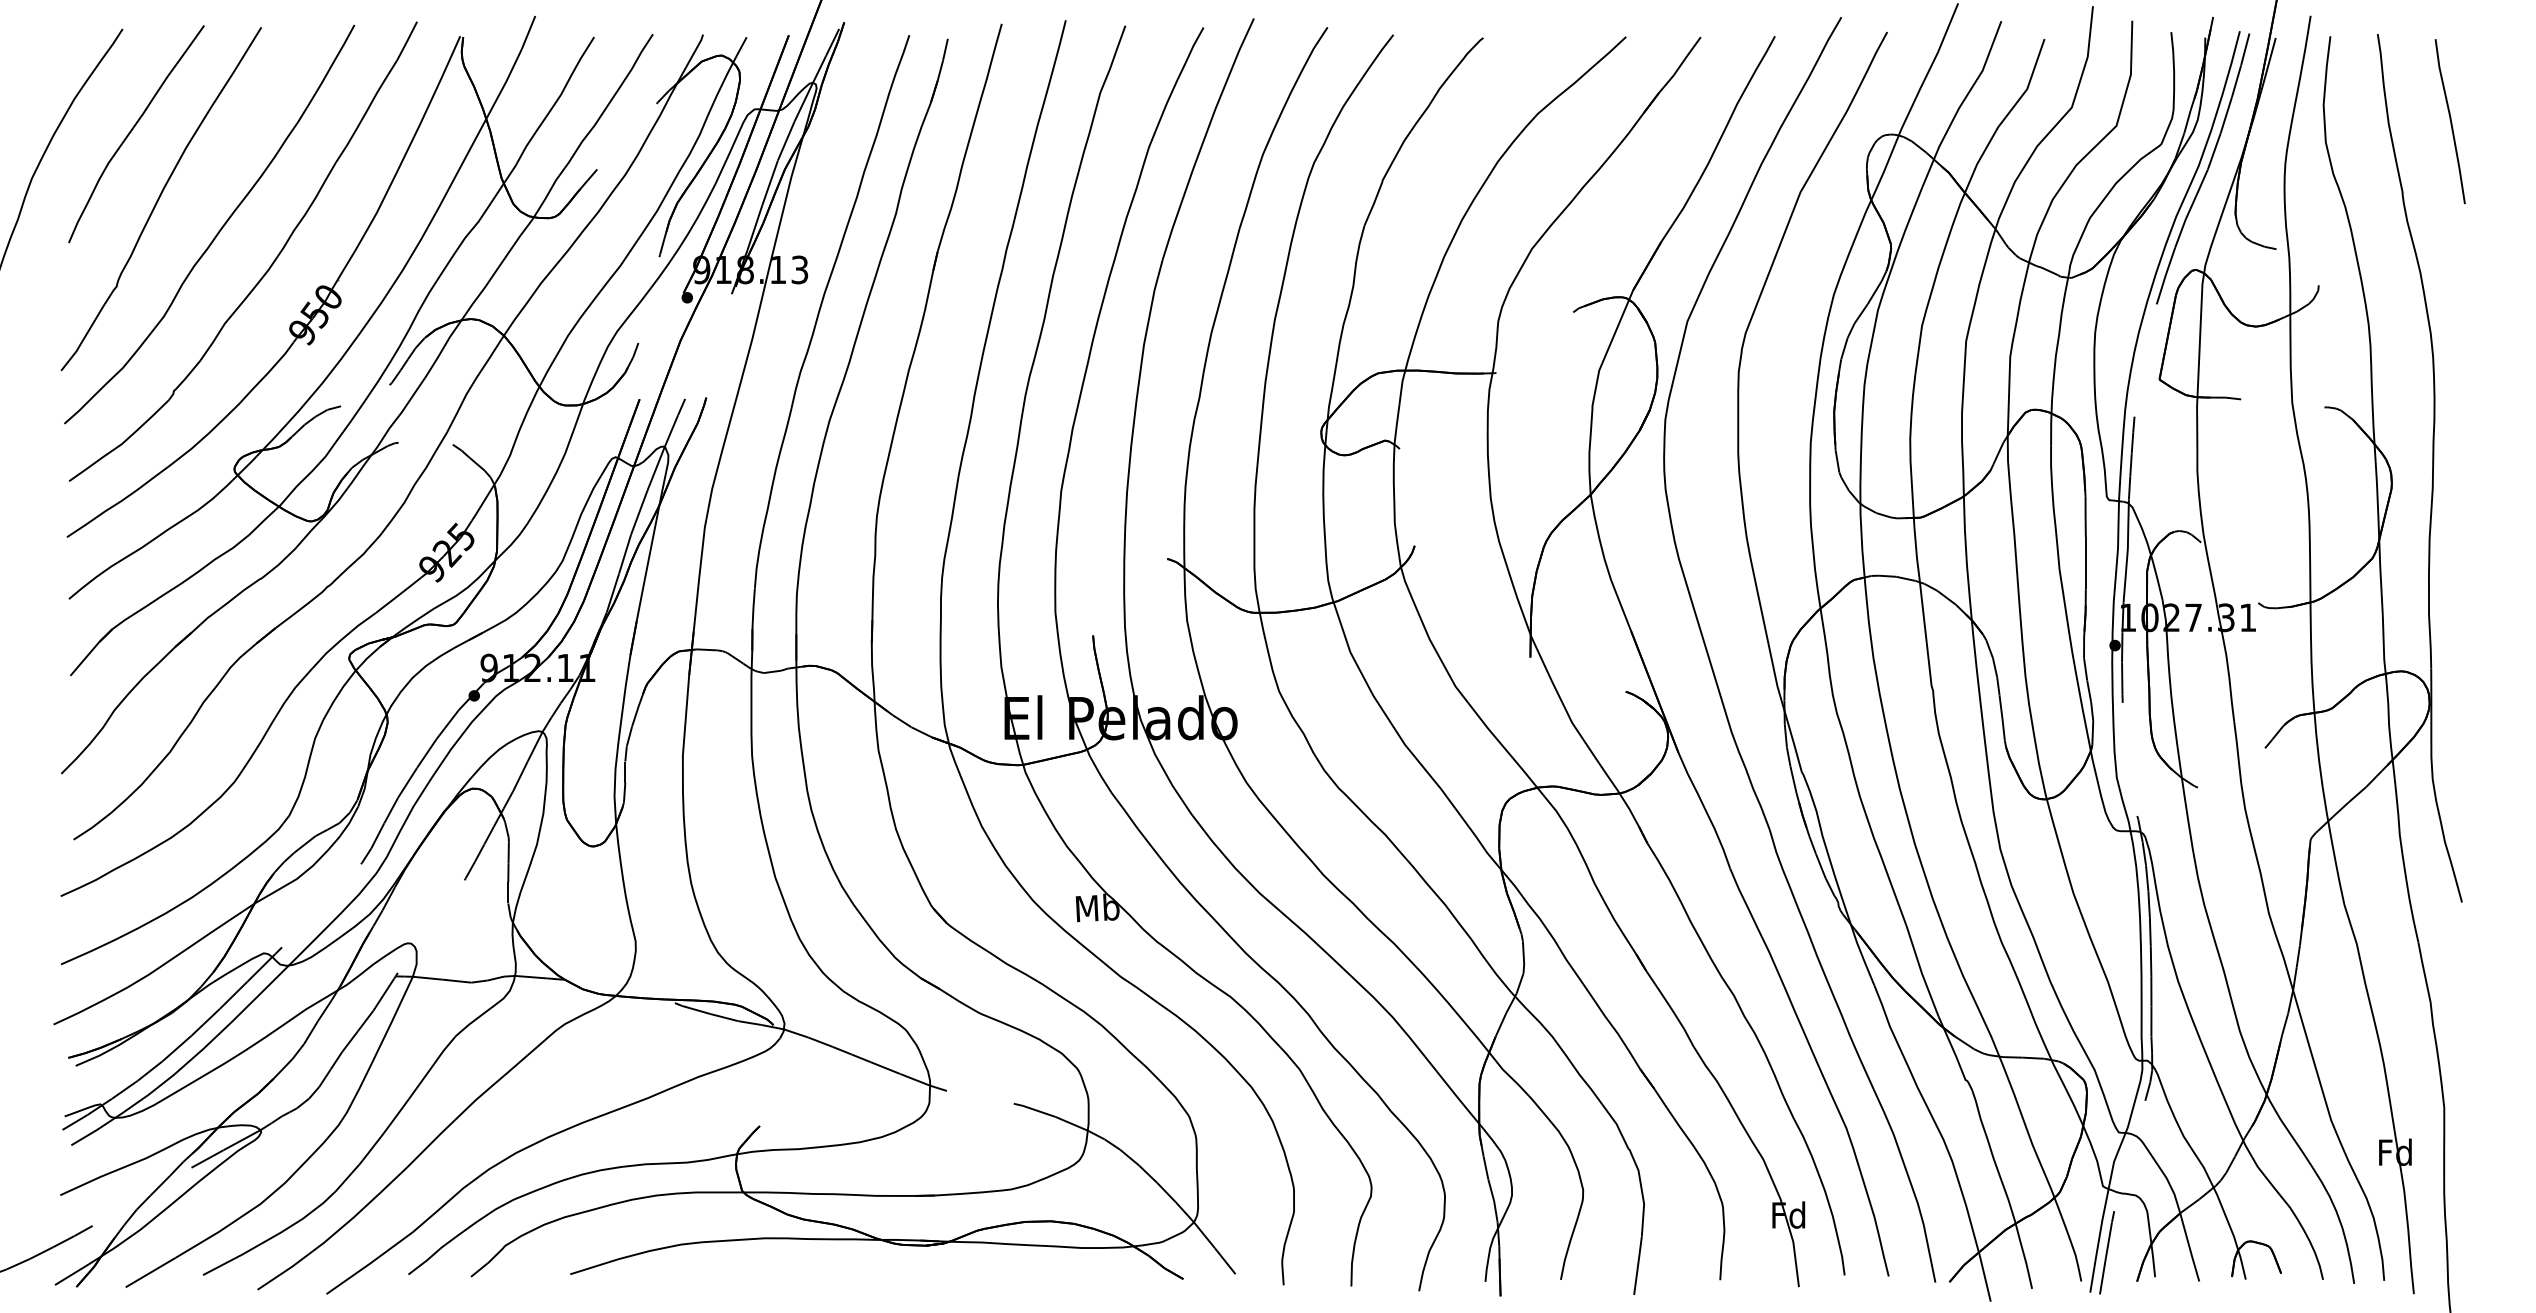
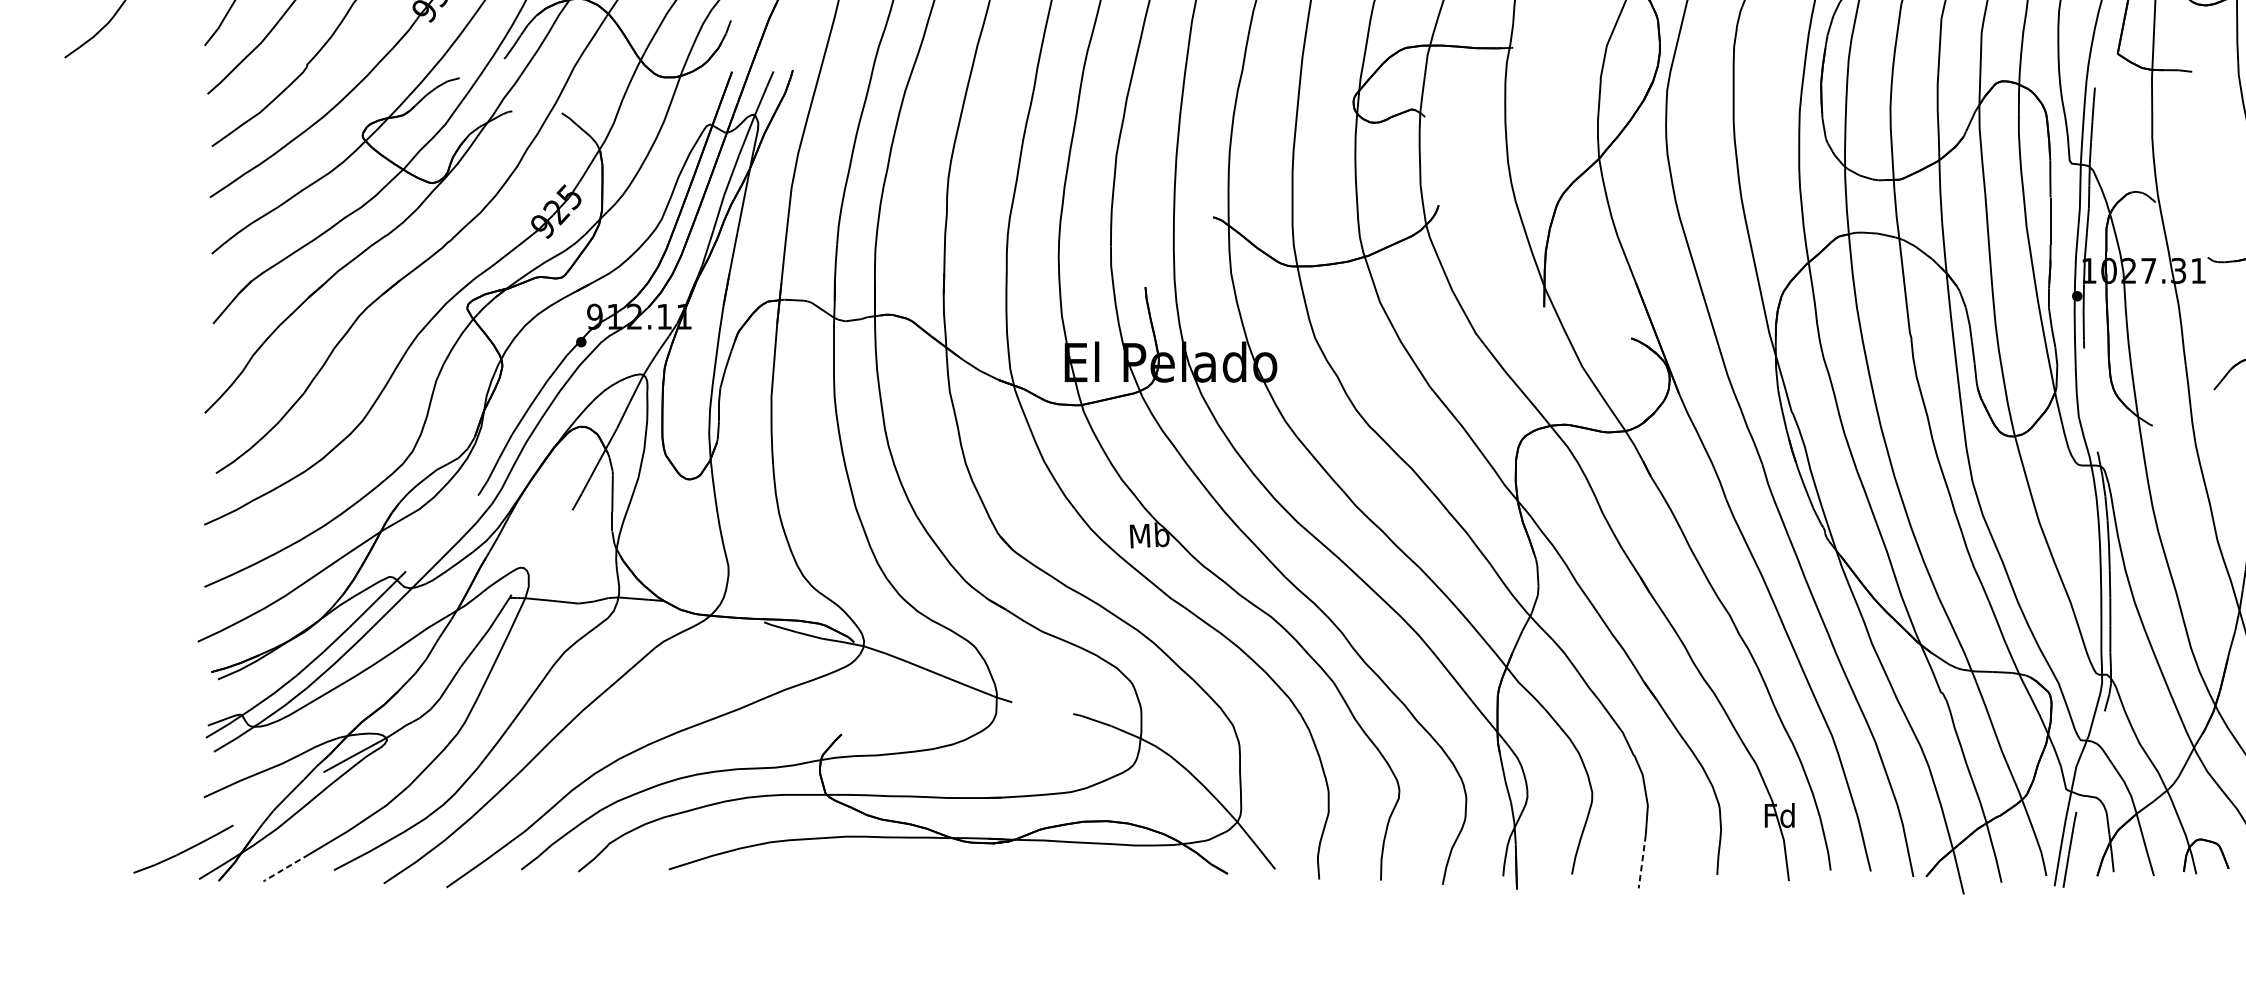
line: (1637, 1266) -> (1641, 862), solid -> dashed
line: (150, 1272) -> (286, 867), solid -> dashed

